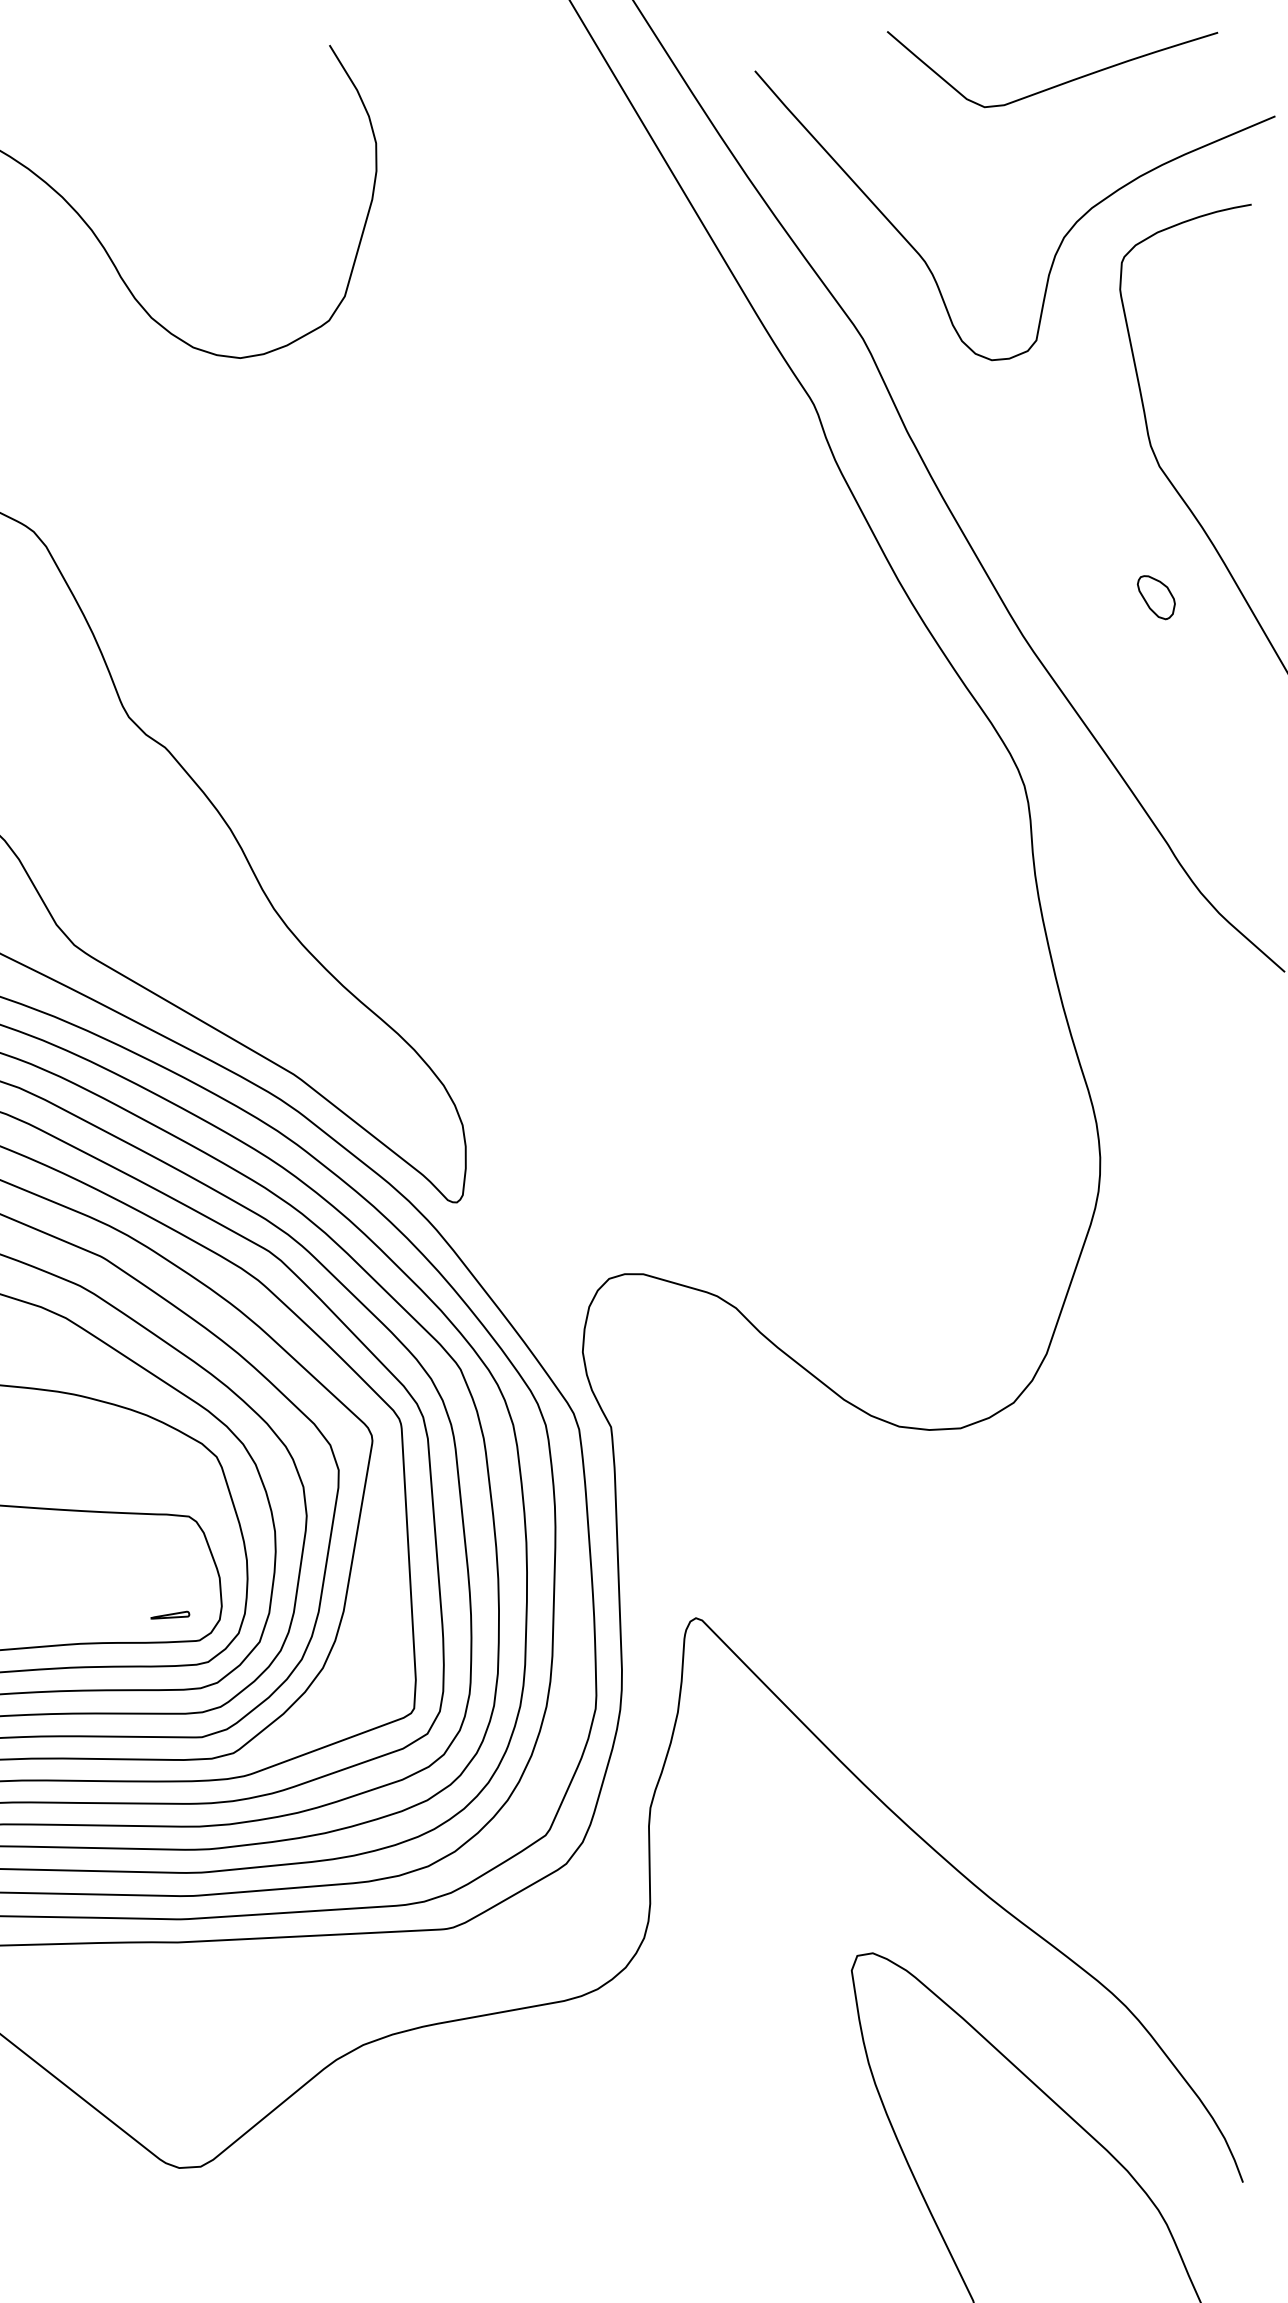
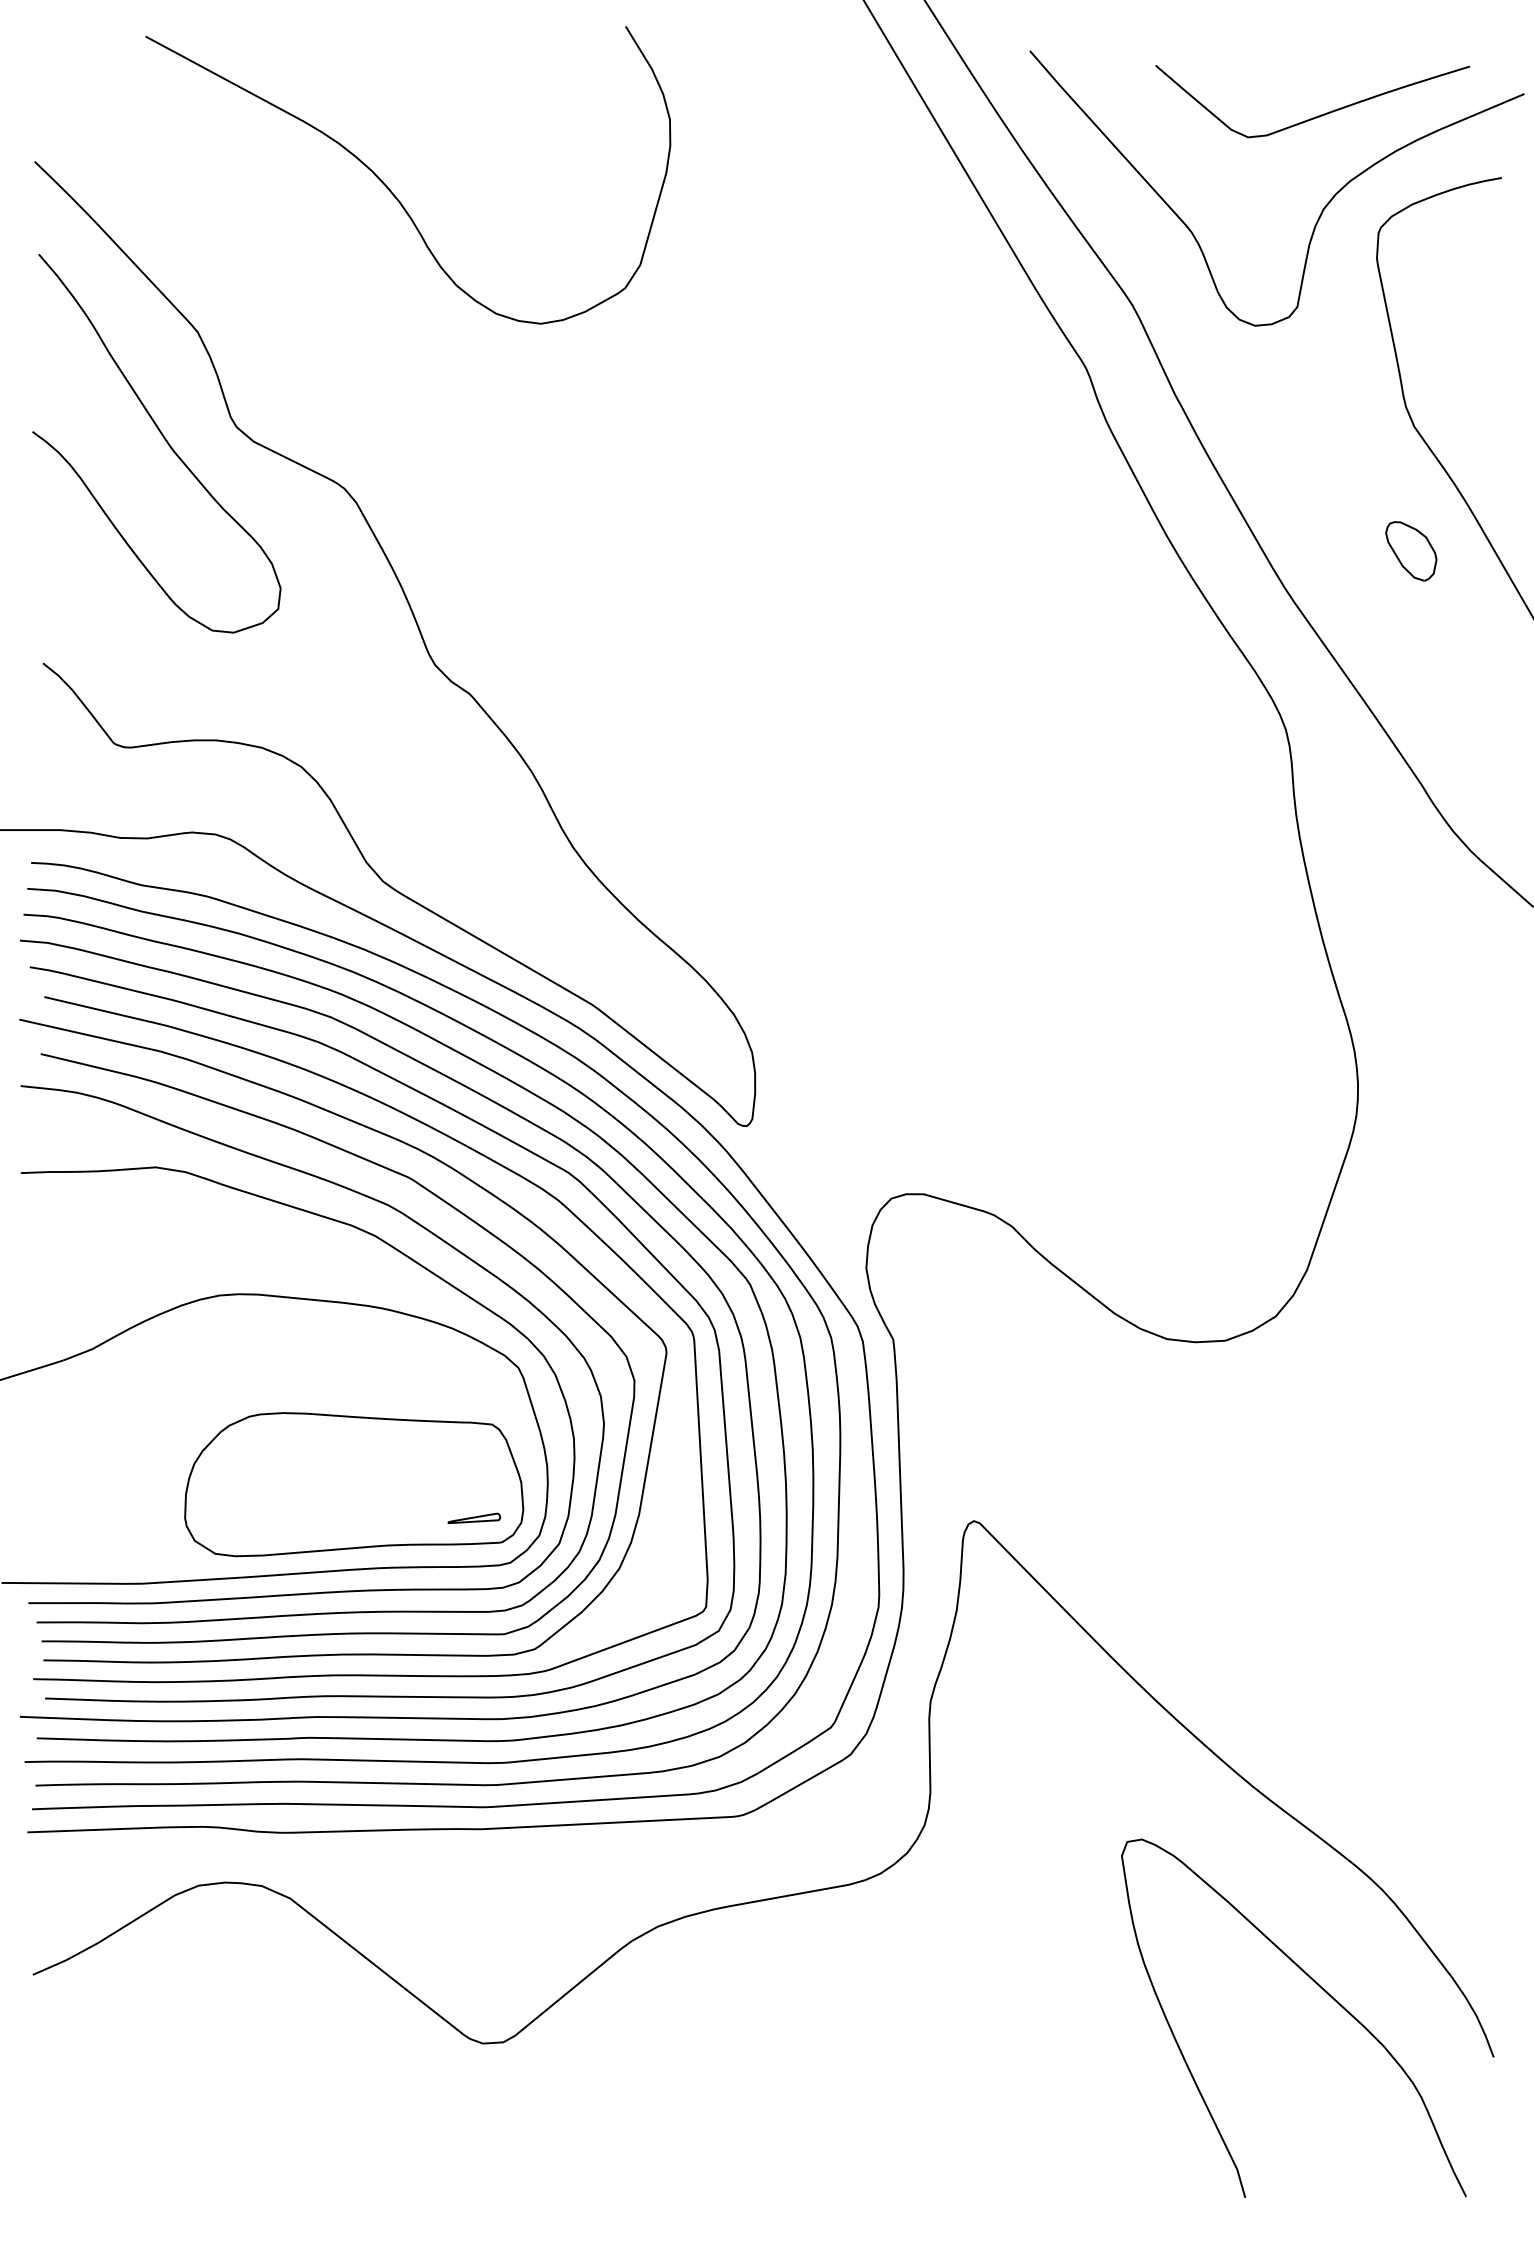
curve: (1058, 84) -> (1318, 115), moved
part: (1156, 597) -> (1411, 551), size x1.43
part: (170, 1614) -> (474, 1517), size x1.43

